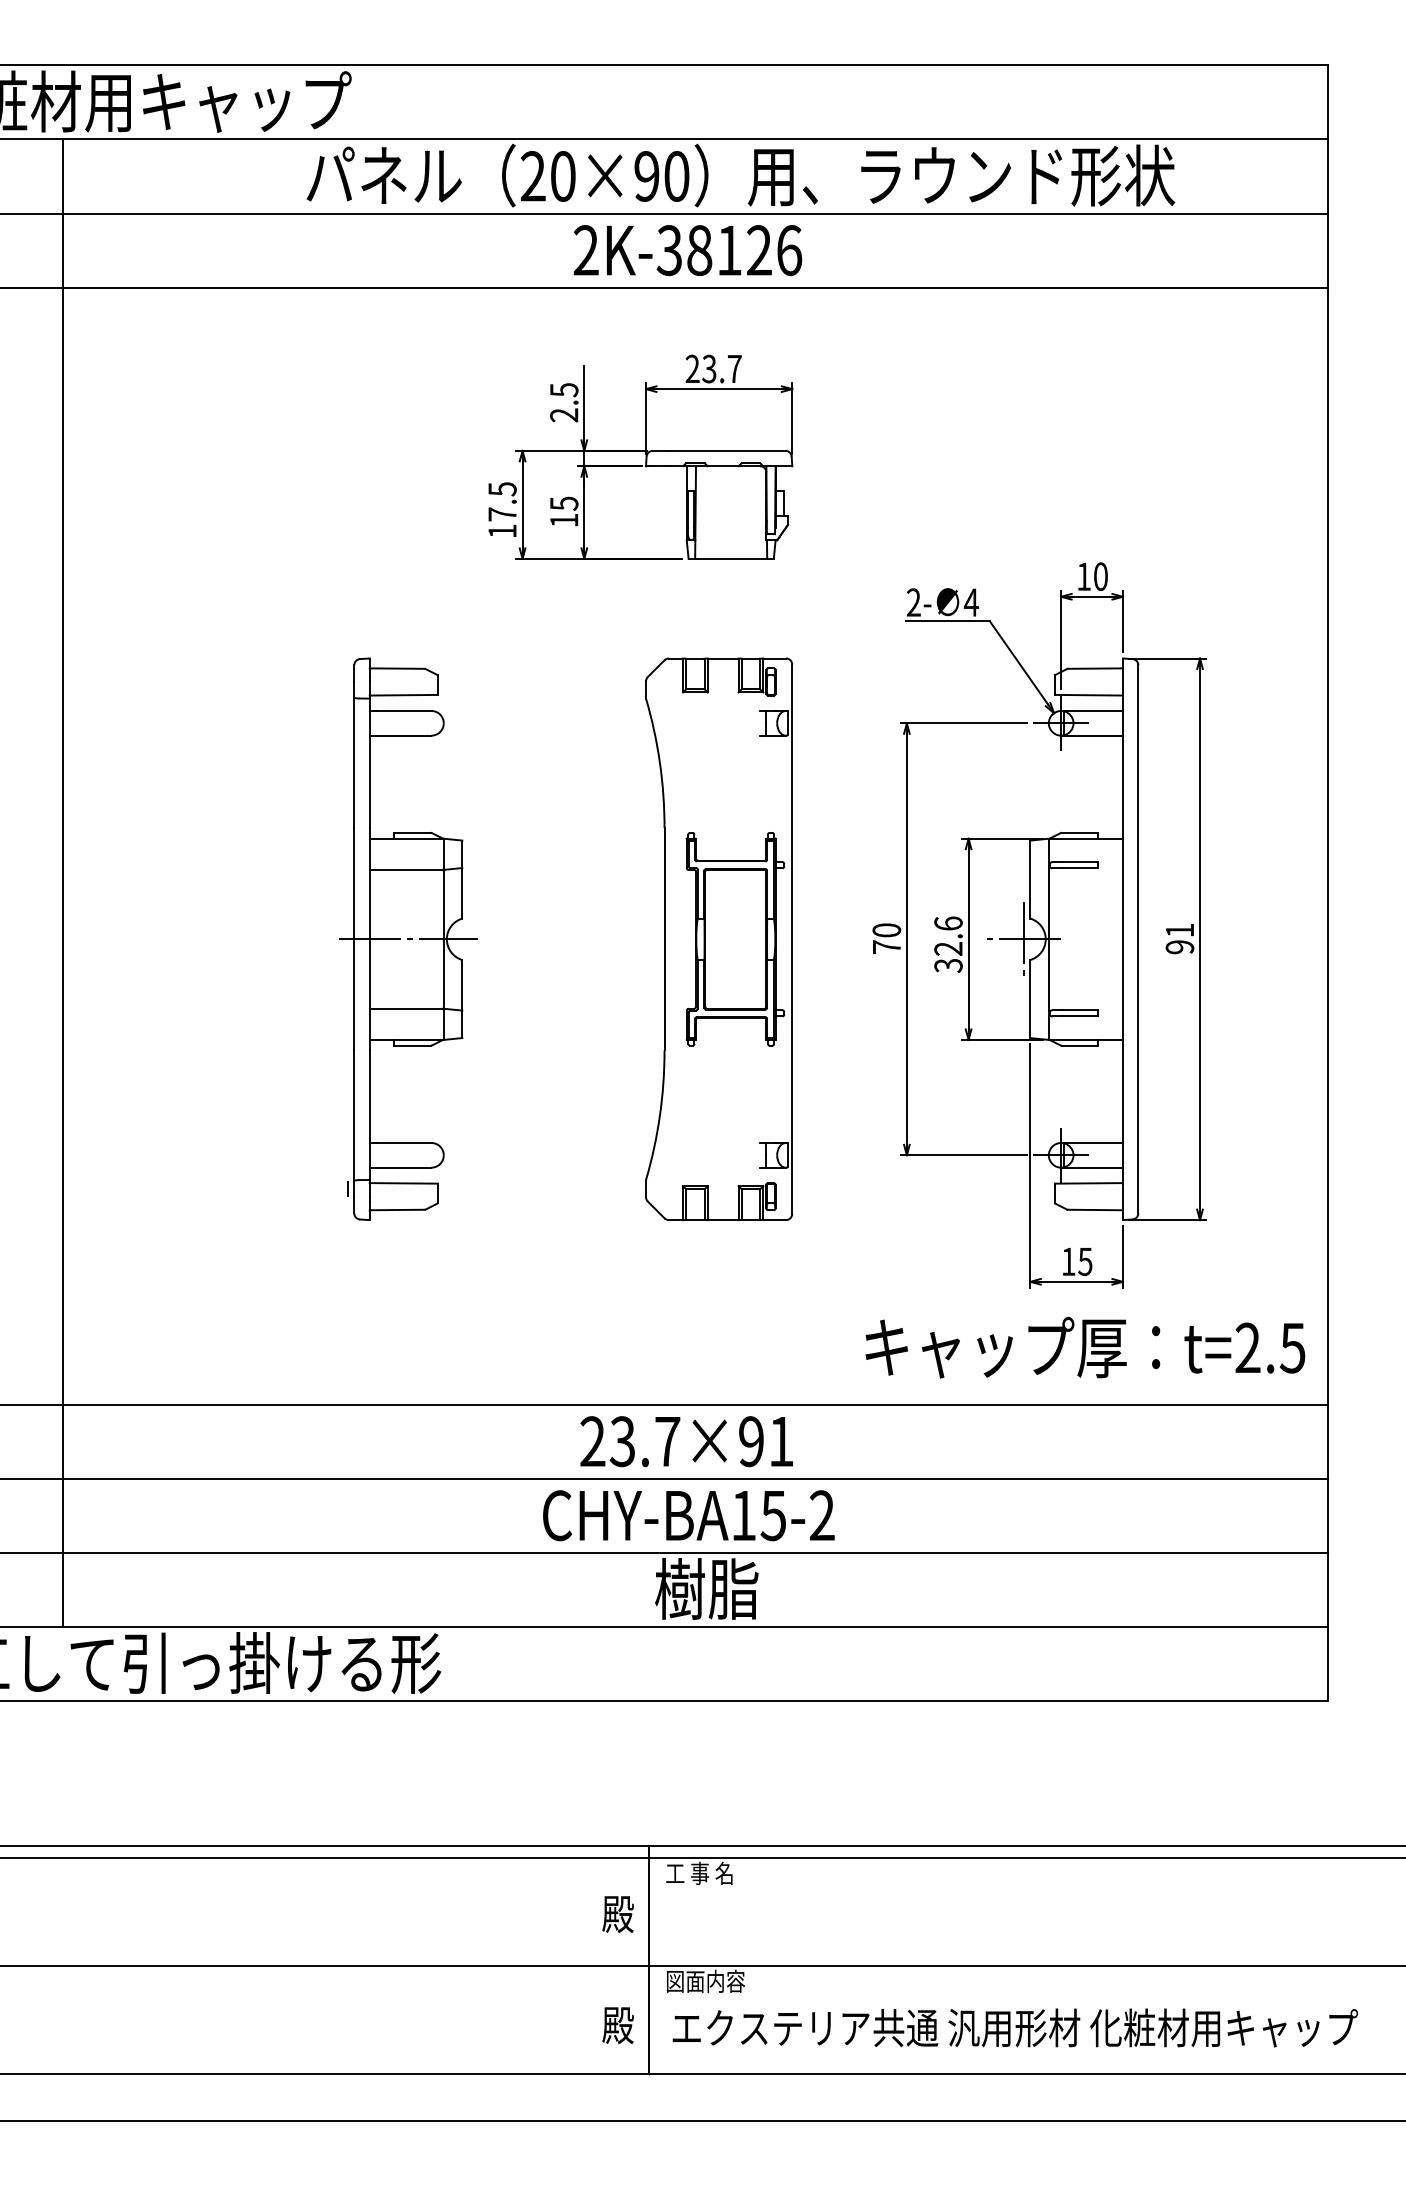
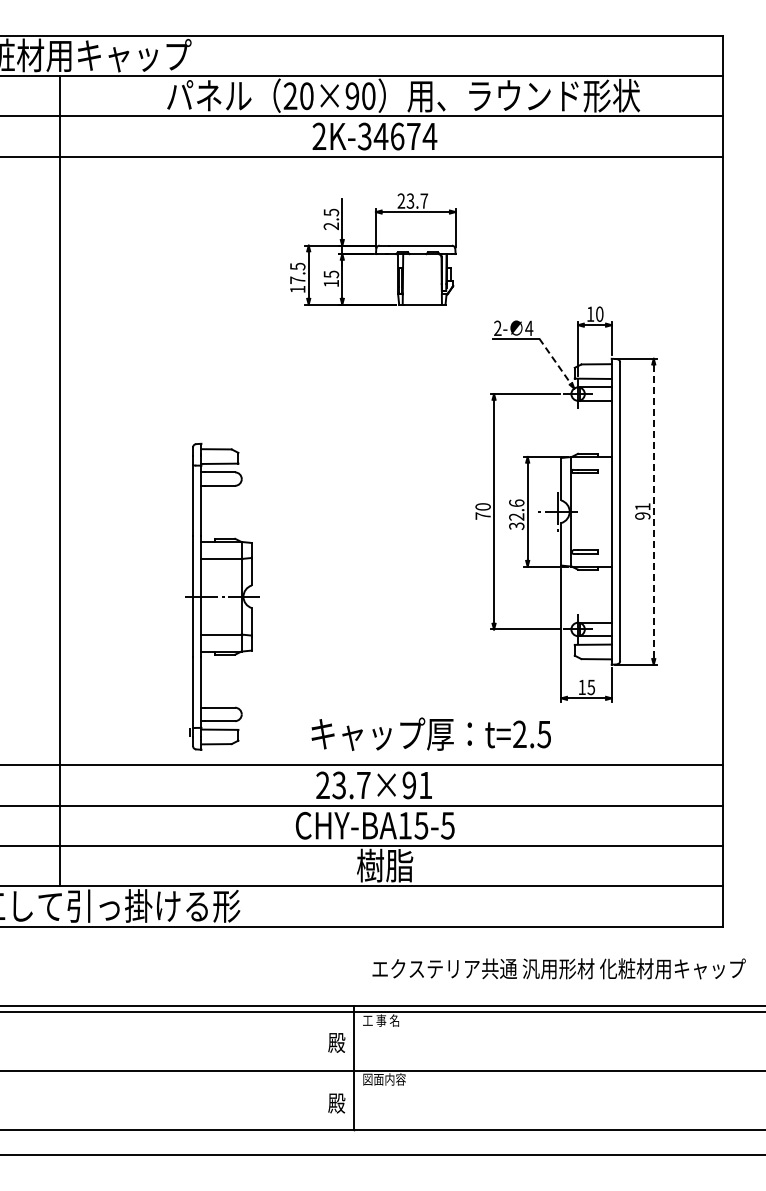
text: (744, 250) -> (405, 136), 2K-38126 -> 2K-34674
part: (641, 457) -> (373, 249), moved
line: (1019, 663) -> (555, 361), solid -> dashed
line: (63, 883) -> (60, 481), moved
part: (408, 938) -> (222, 596), moved
part: (718, 938) -> (391, 511), removed
line: (1199, 940) -> (653, 512), solid -> dashed
text: (1083, 1346) -> (430, 733), moved
text: (821, 1515) -> (447, 825), CHY-BA15-2 -> CHY-BA15-5
text: (1014, 2027) -> (558, 968), moved

